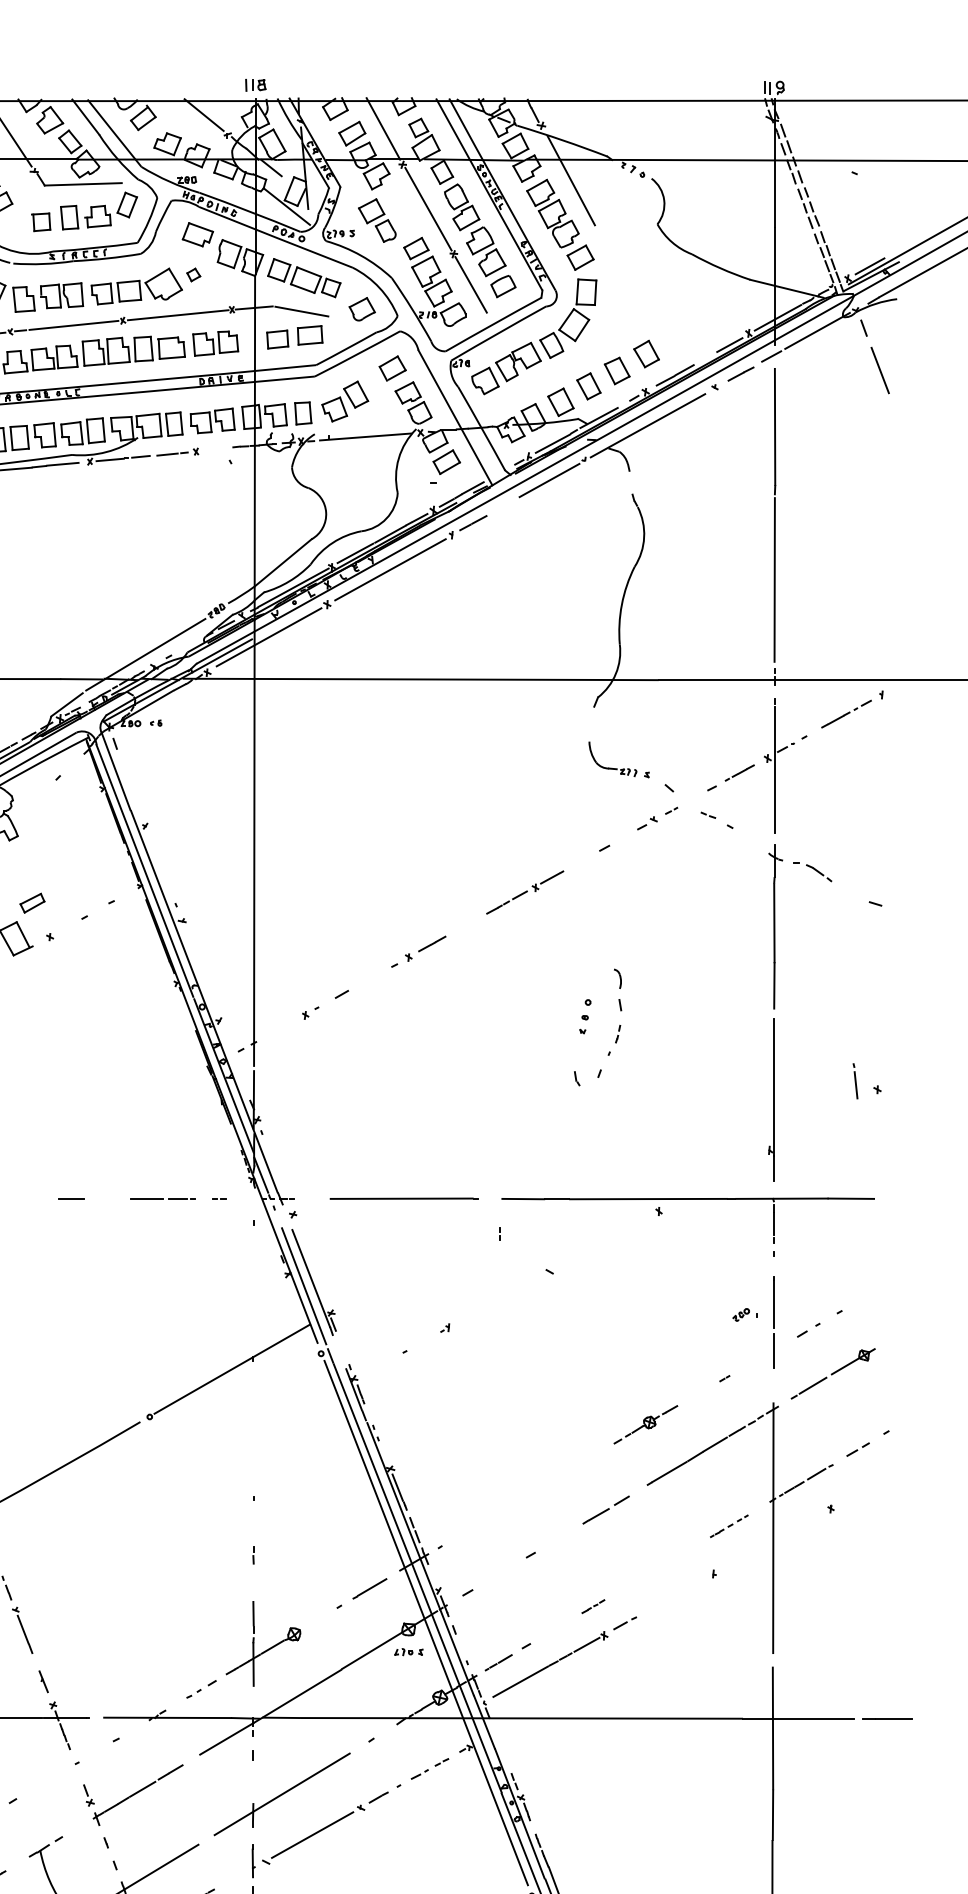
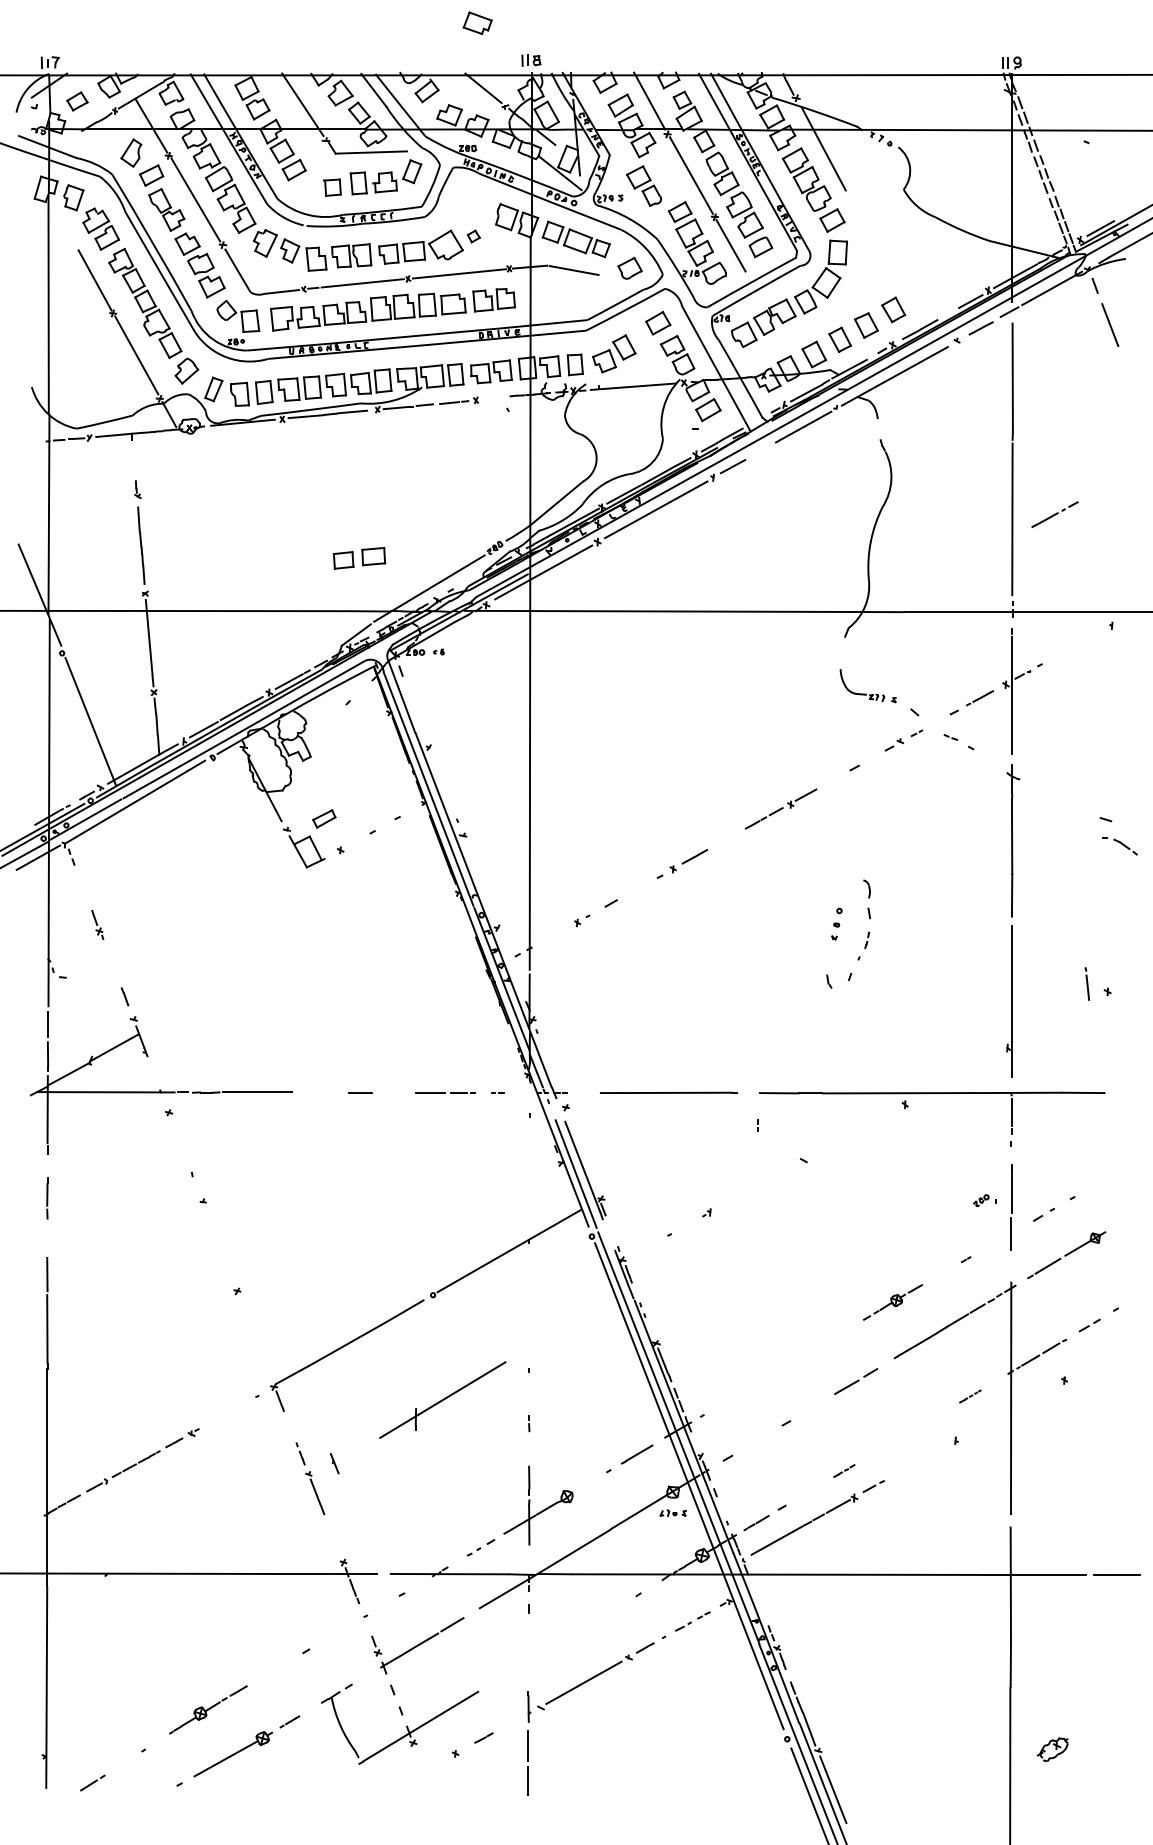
part: (197, 235) -> (477, 23), moved
part: (294, 337) -> (359, 558), moved
line: (846, 713) -> (1054, 514), moved
part: (812, 872) -> (1119, 846), moved
part: (729, 1526) -> (970, 1396), size x0.6
part: (43, 1681) -> (334, 1463), moved
part: (281, 1793) -> (442, 1399), moved

